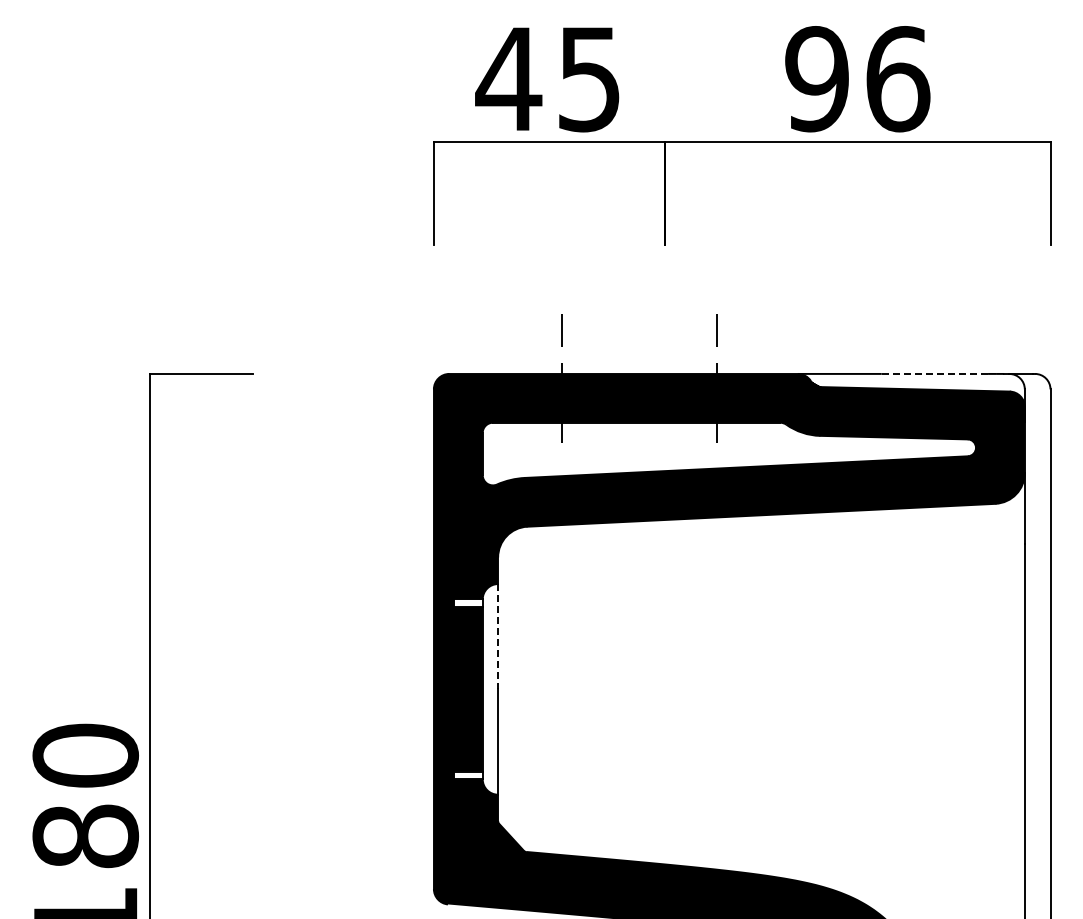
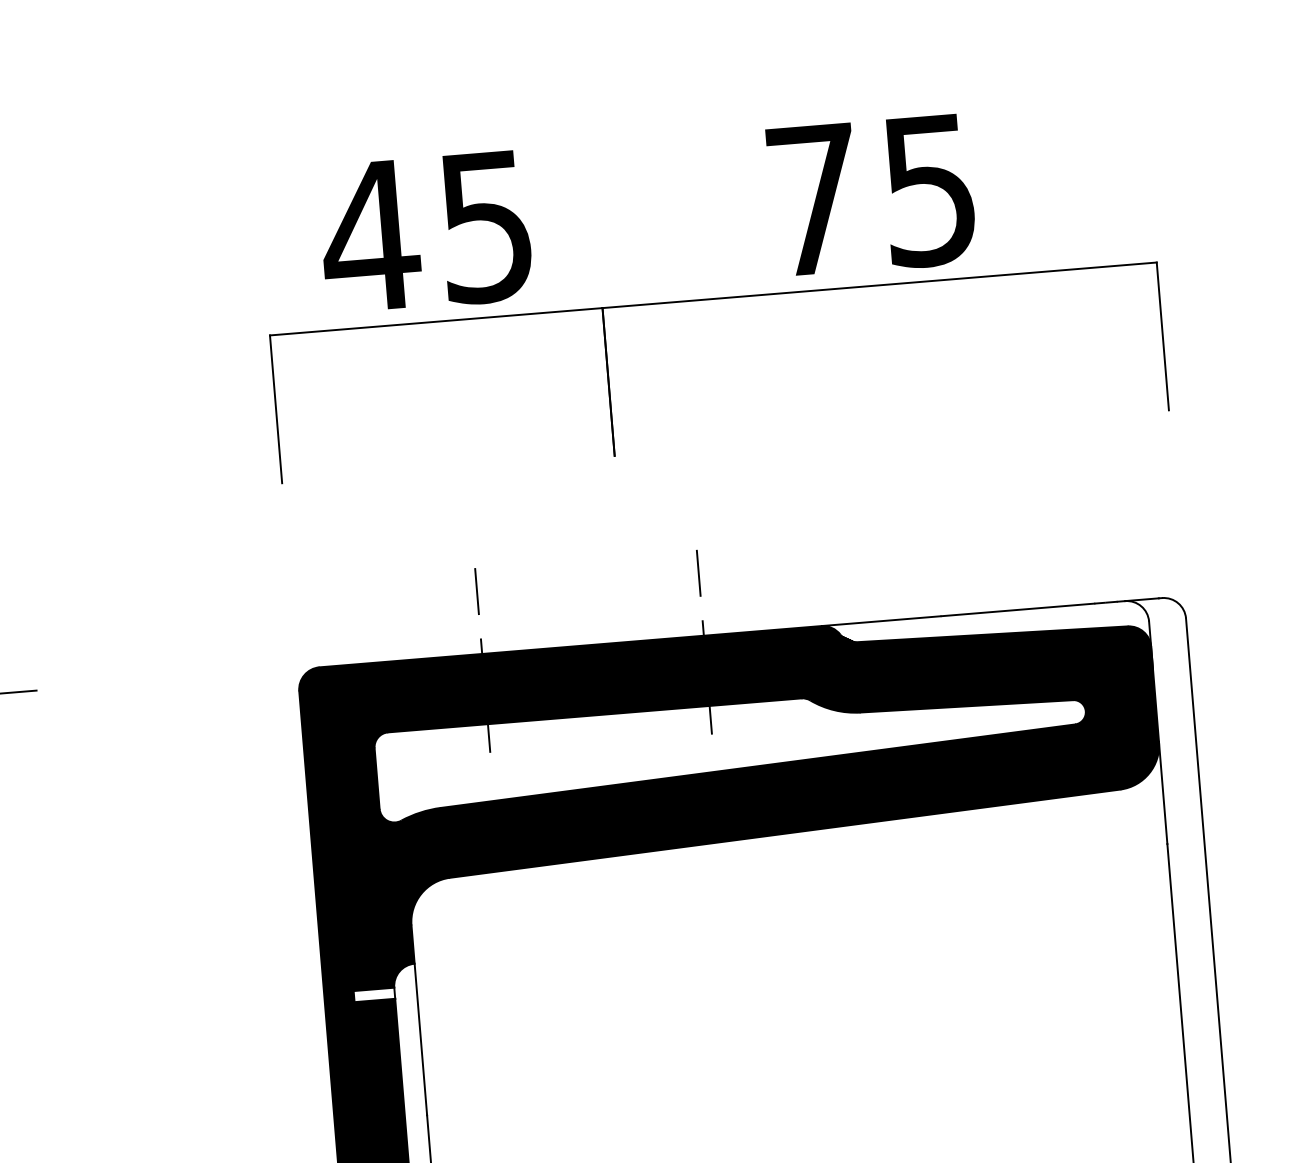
text: (857, 79) -> (871, 195), 96 -> 75
line: (935, 373) -> (1018, 609), dashed -> solid
line: (498, 636) -> (421, 1039), dashed -> solid

